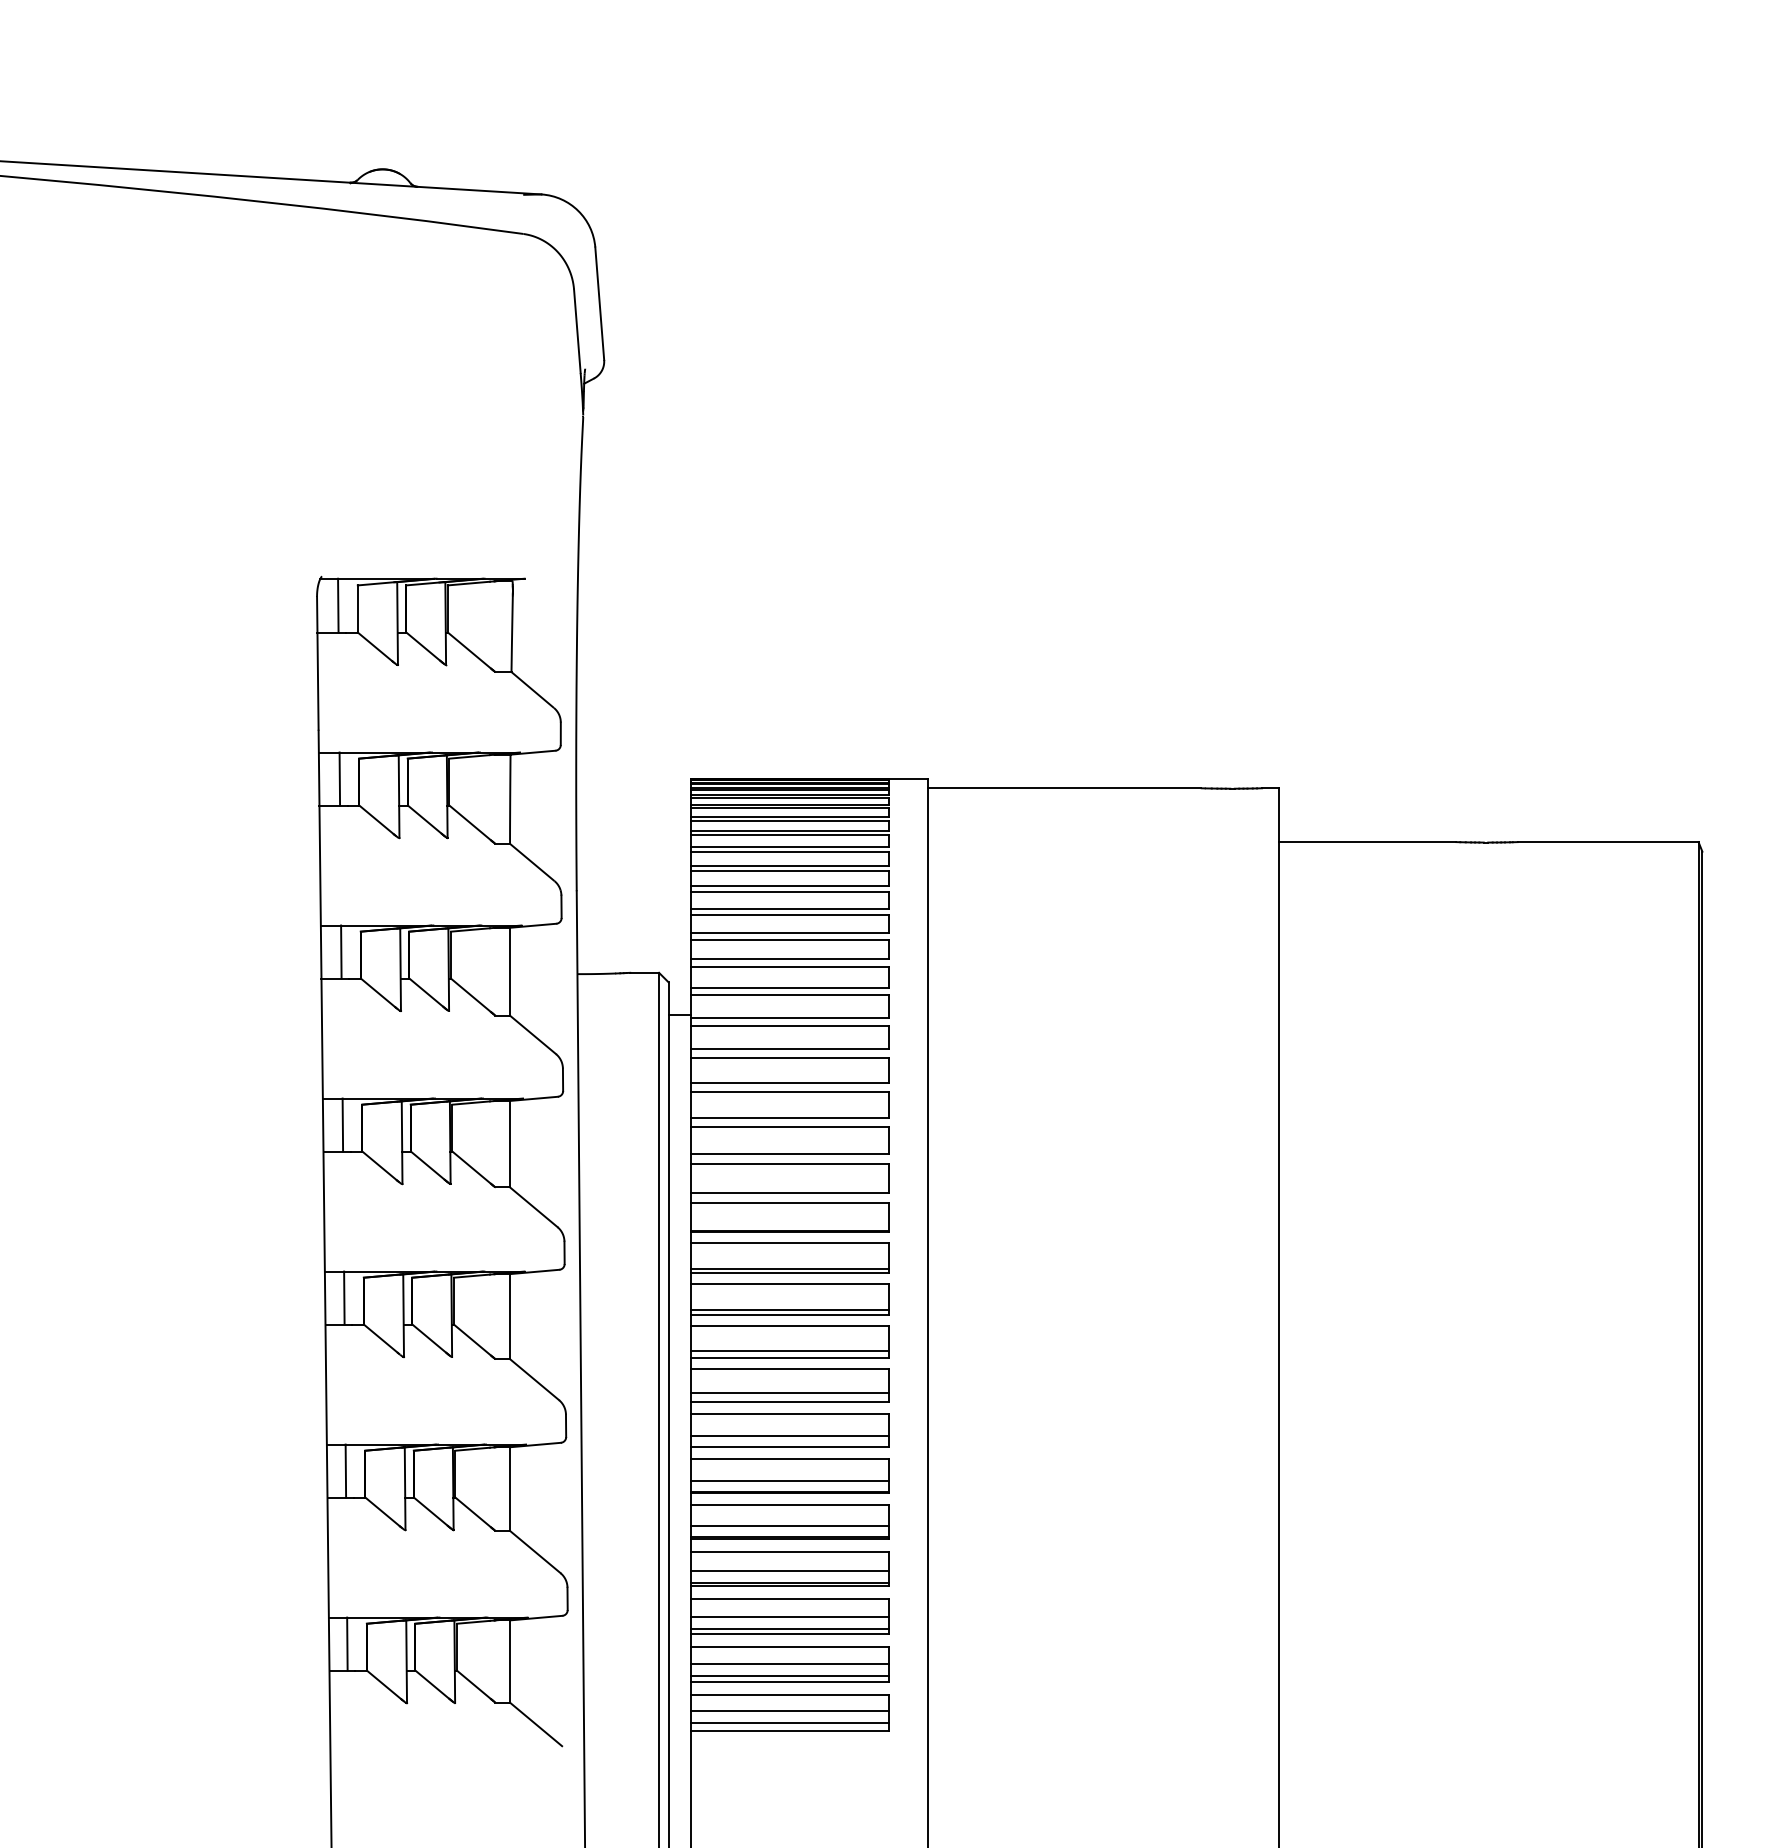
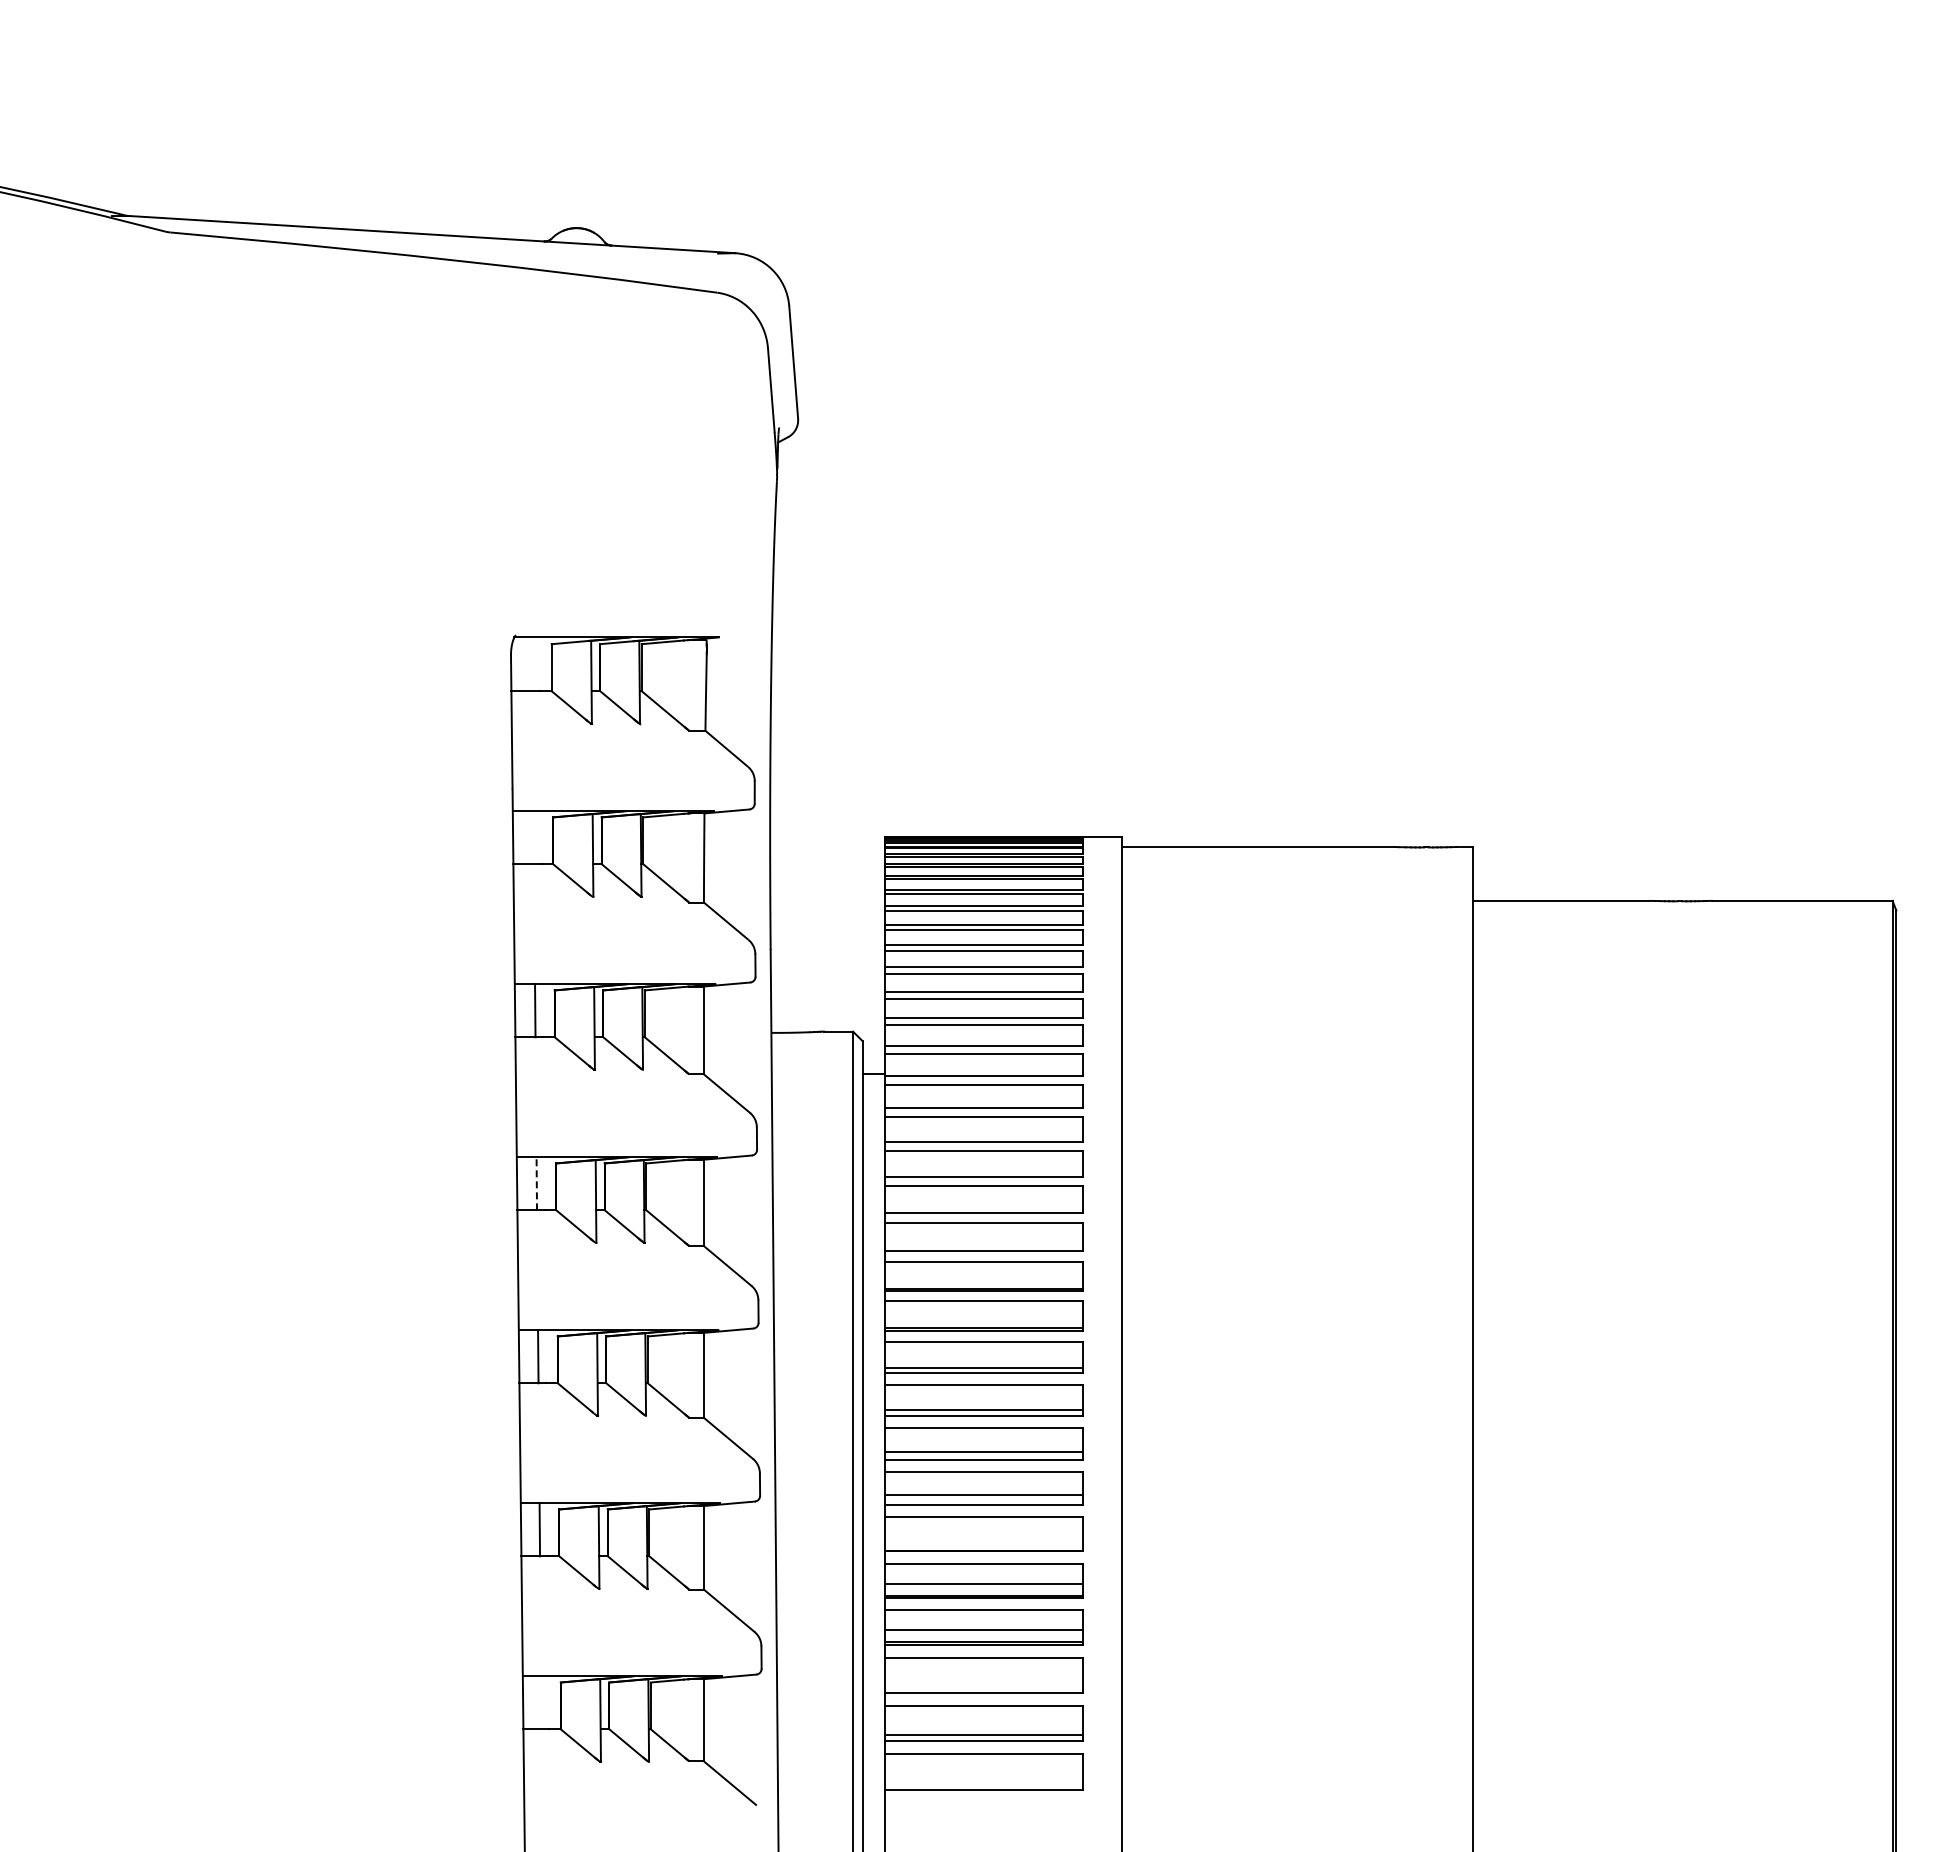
line: (338, 605) -> (532, 664), removed
line: (339, 778) -> (533, 837), removed
line: (342, 1124) -> (536, 1183), solid -> dashed
line: (790, 1480) -> (984, 1539), removed
line: (790, 1617) -> (984, 1676), removed
line: (790, 1628) -> (984, 1687), removed
line: (347, 1643) -> (541, 1702), removed
line: (790, 1663) -> (984, 1722), removed
line: (790, 1710) -> (984, 1769), removed
line: (790, 1722) -> (984, 1781), removed

